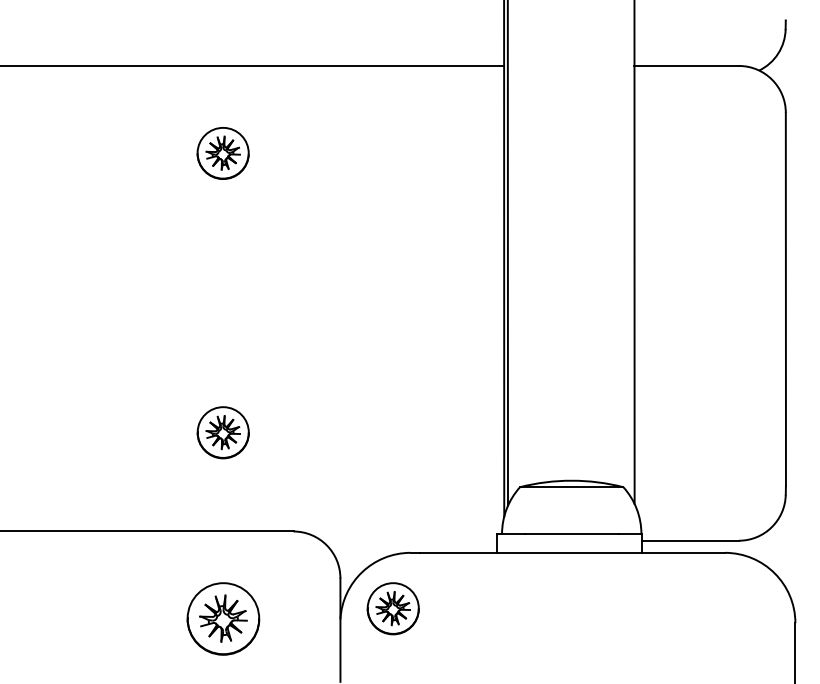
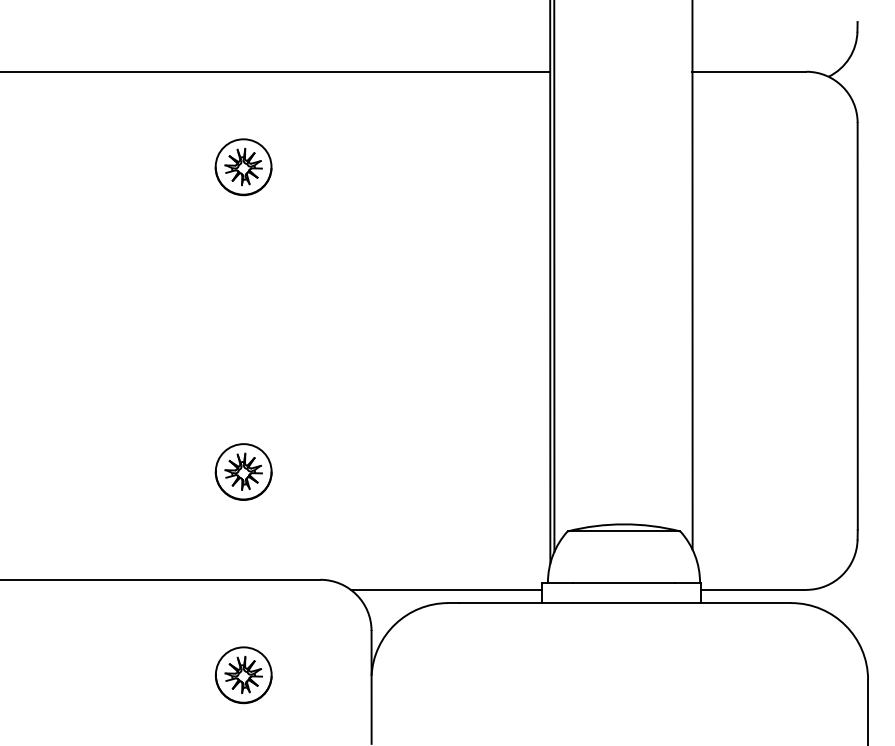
line: (408, 540) -> (445, 589), added
part: (392, 608) -> (428, 663), removed
part: (222, 618) -> (242, 674), size x0.71

